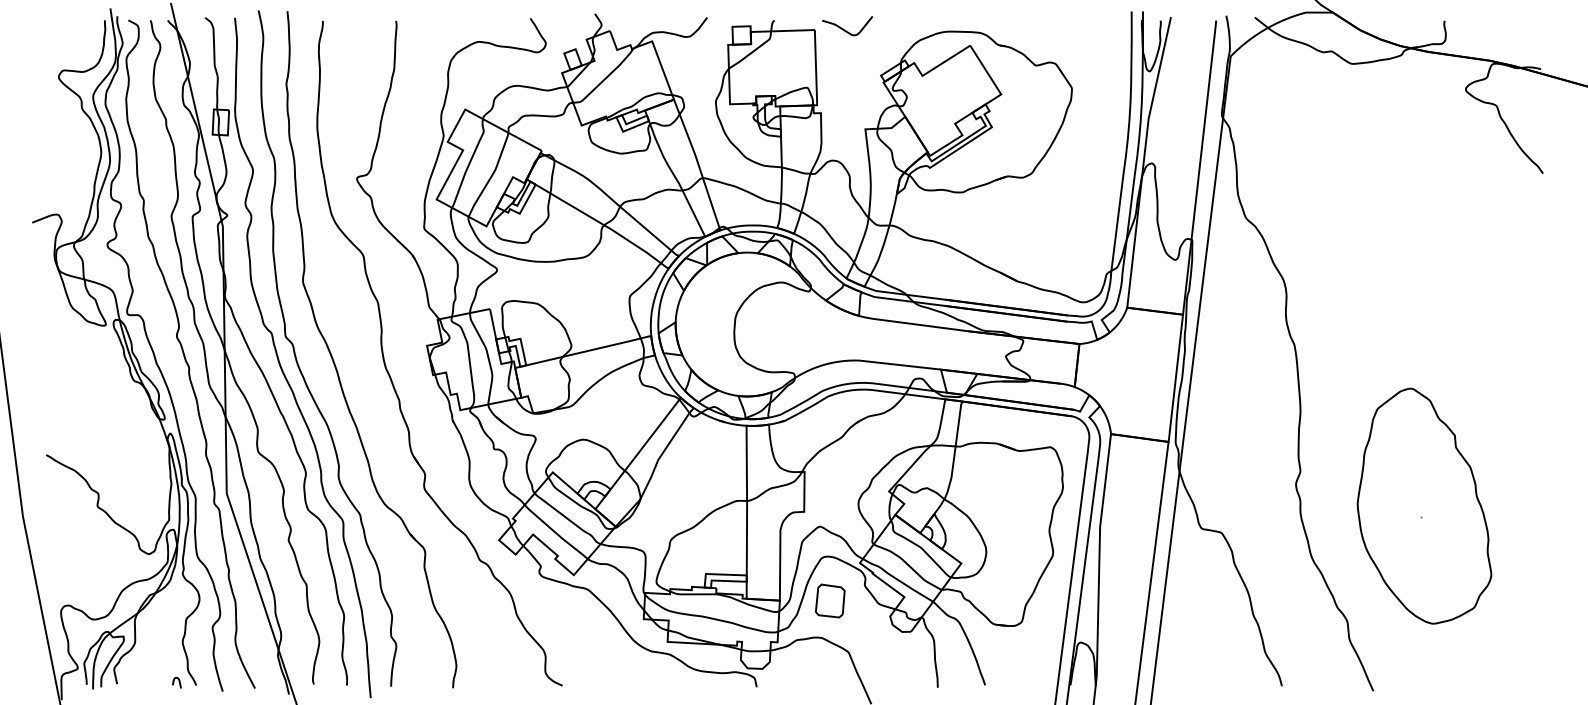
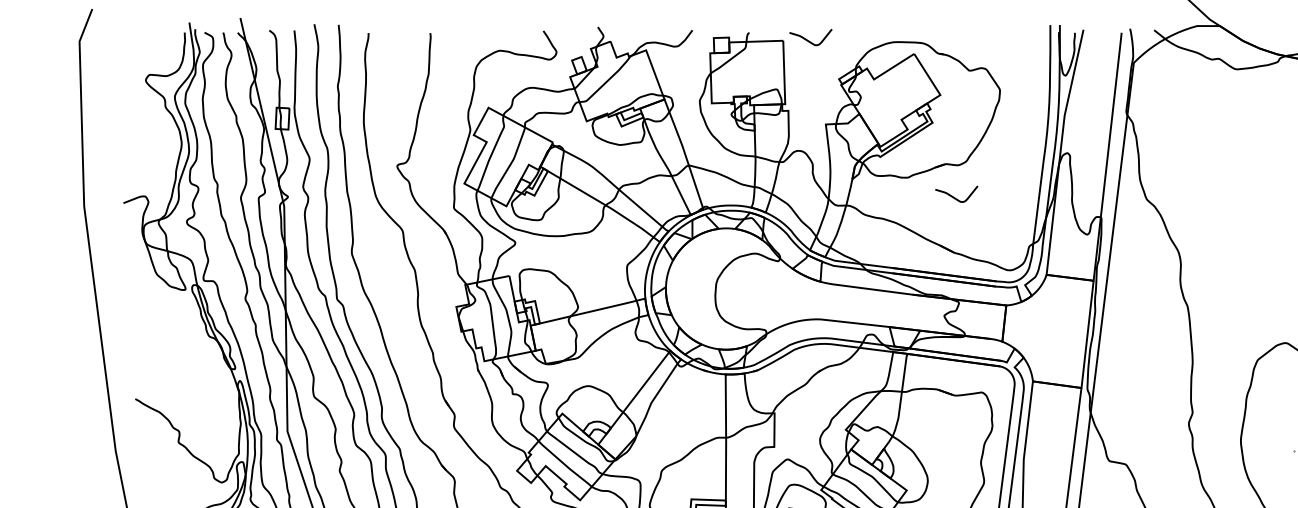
curve: (1018, 215) -> (954, 197), added

